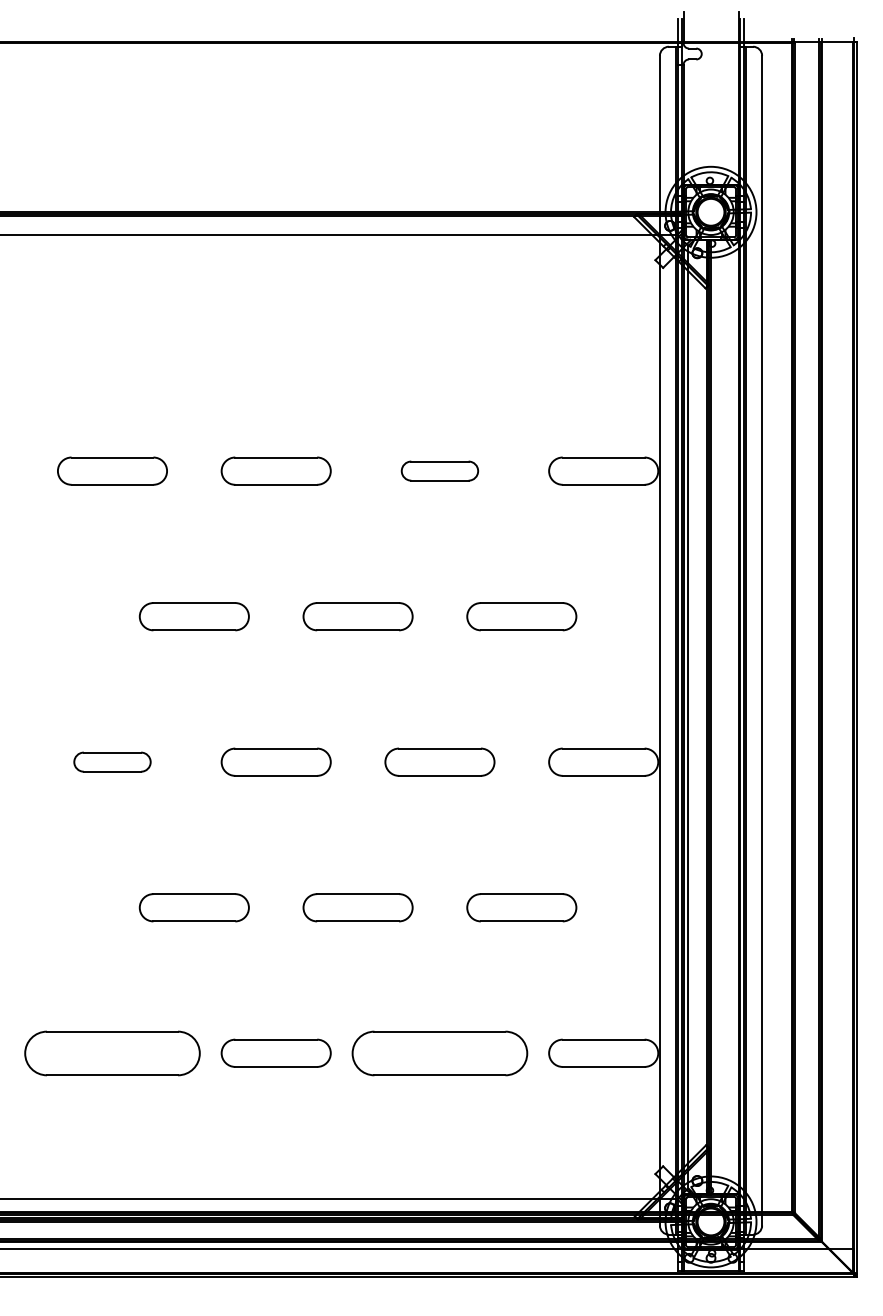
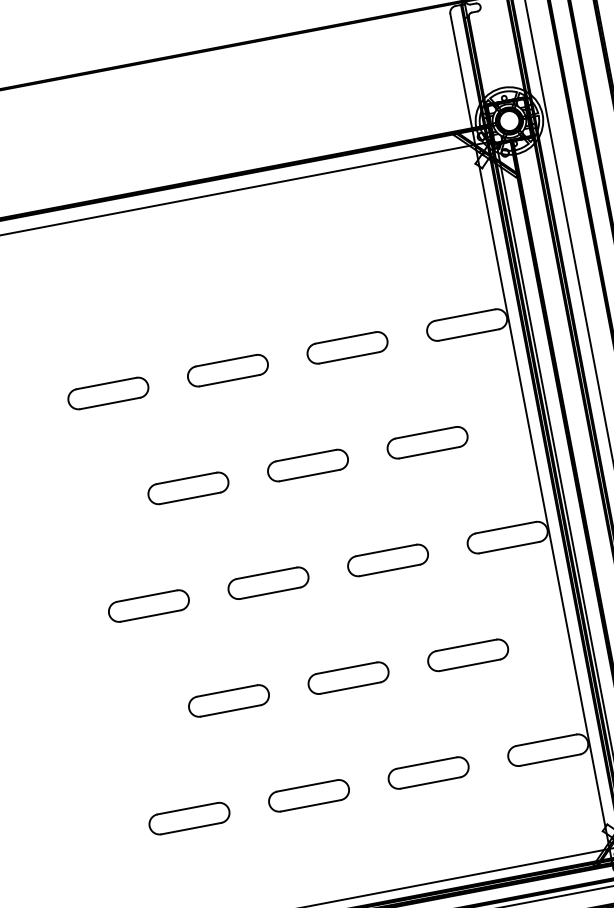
part: (439, 470) -> (347, 347), size x1.43
part: (112, 761) -> (148, 605), size x1.43
part: (112, 1052) -> (189, 818), size x0.62
part: (439, 1052) -> (428, 772), size x0.62

